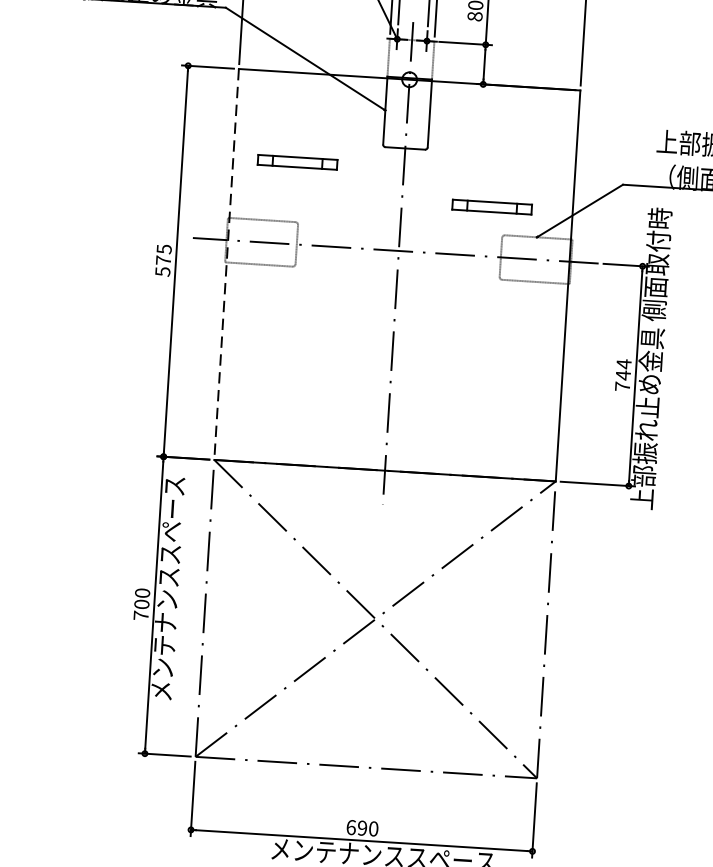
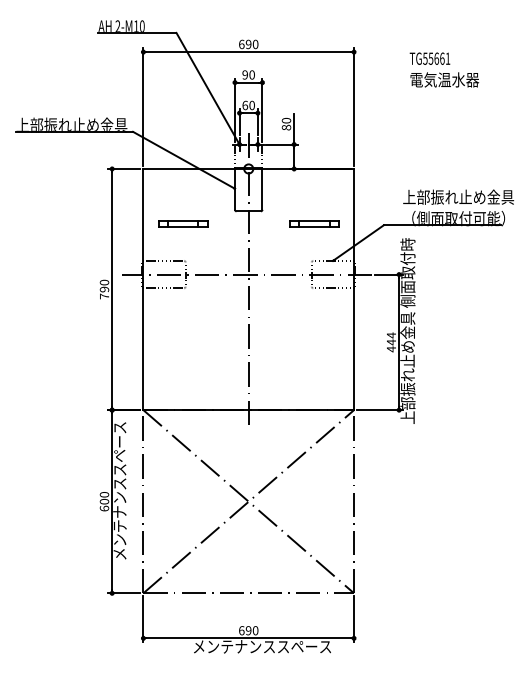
part: (492, 206) -> (314, 223), moved
text: (163, 260) -> (104, 289), 575 -> 790
line: (226, 264) -> (143, 289), dashed -> solid
text: (622, 386) -> (391, 349), 744 -> 444
text: (141, 615) -> (104, 508), 700 -> 600

